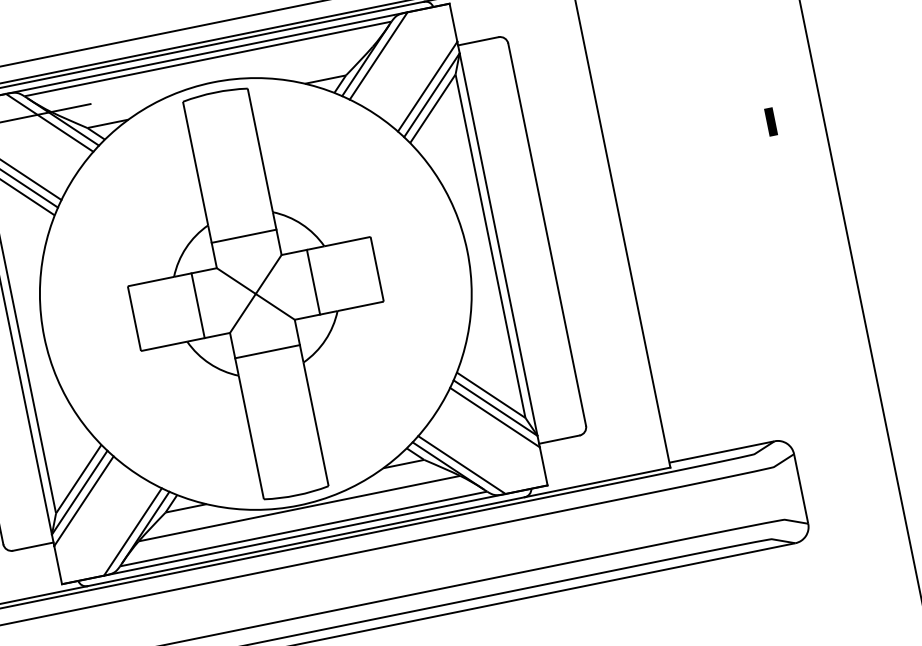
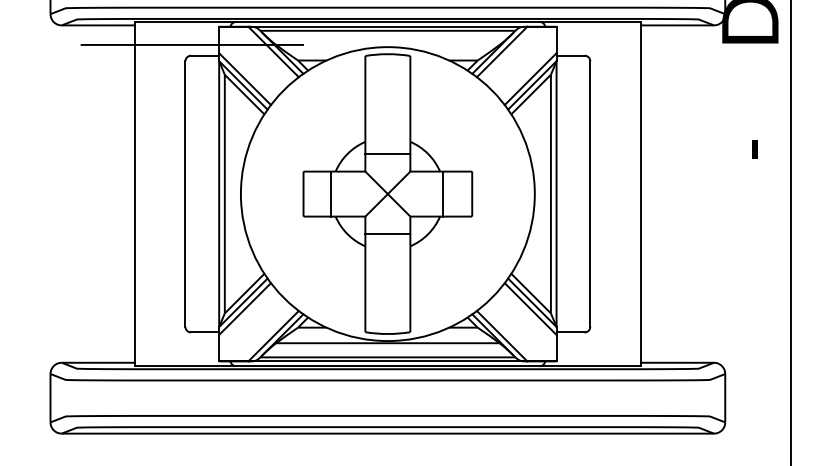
line: (312, 281) -> (442, 193), moved
line: (197, 304) -> (330, 193), moved

